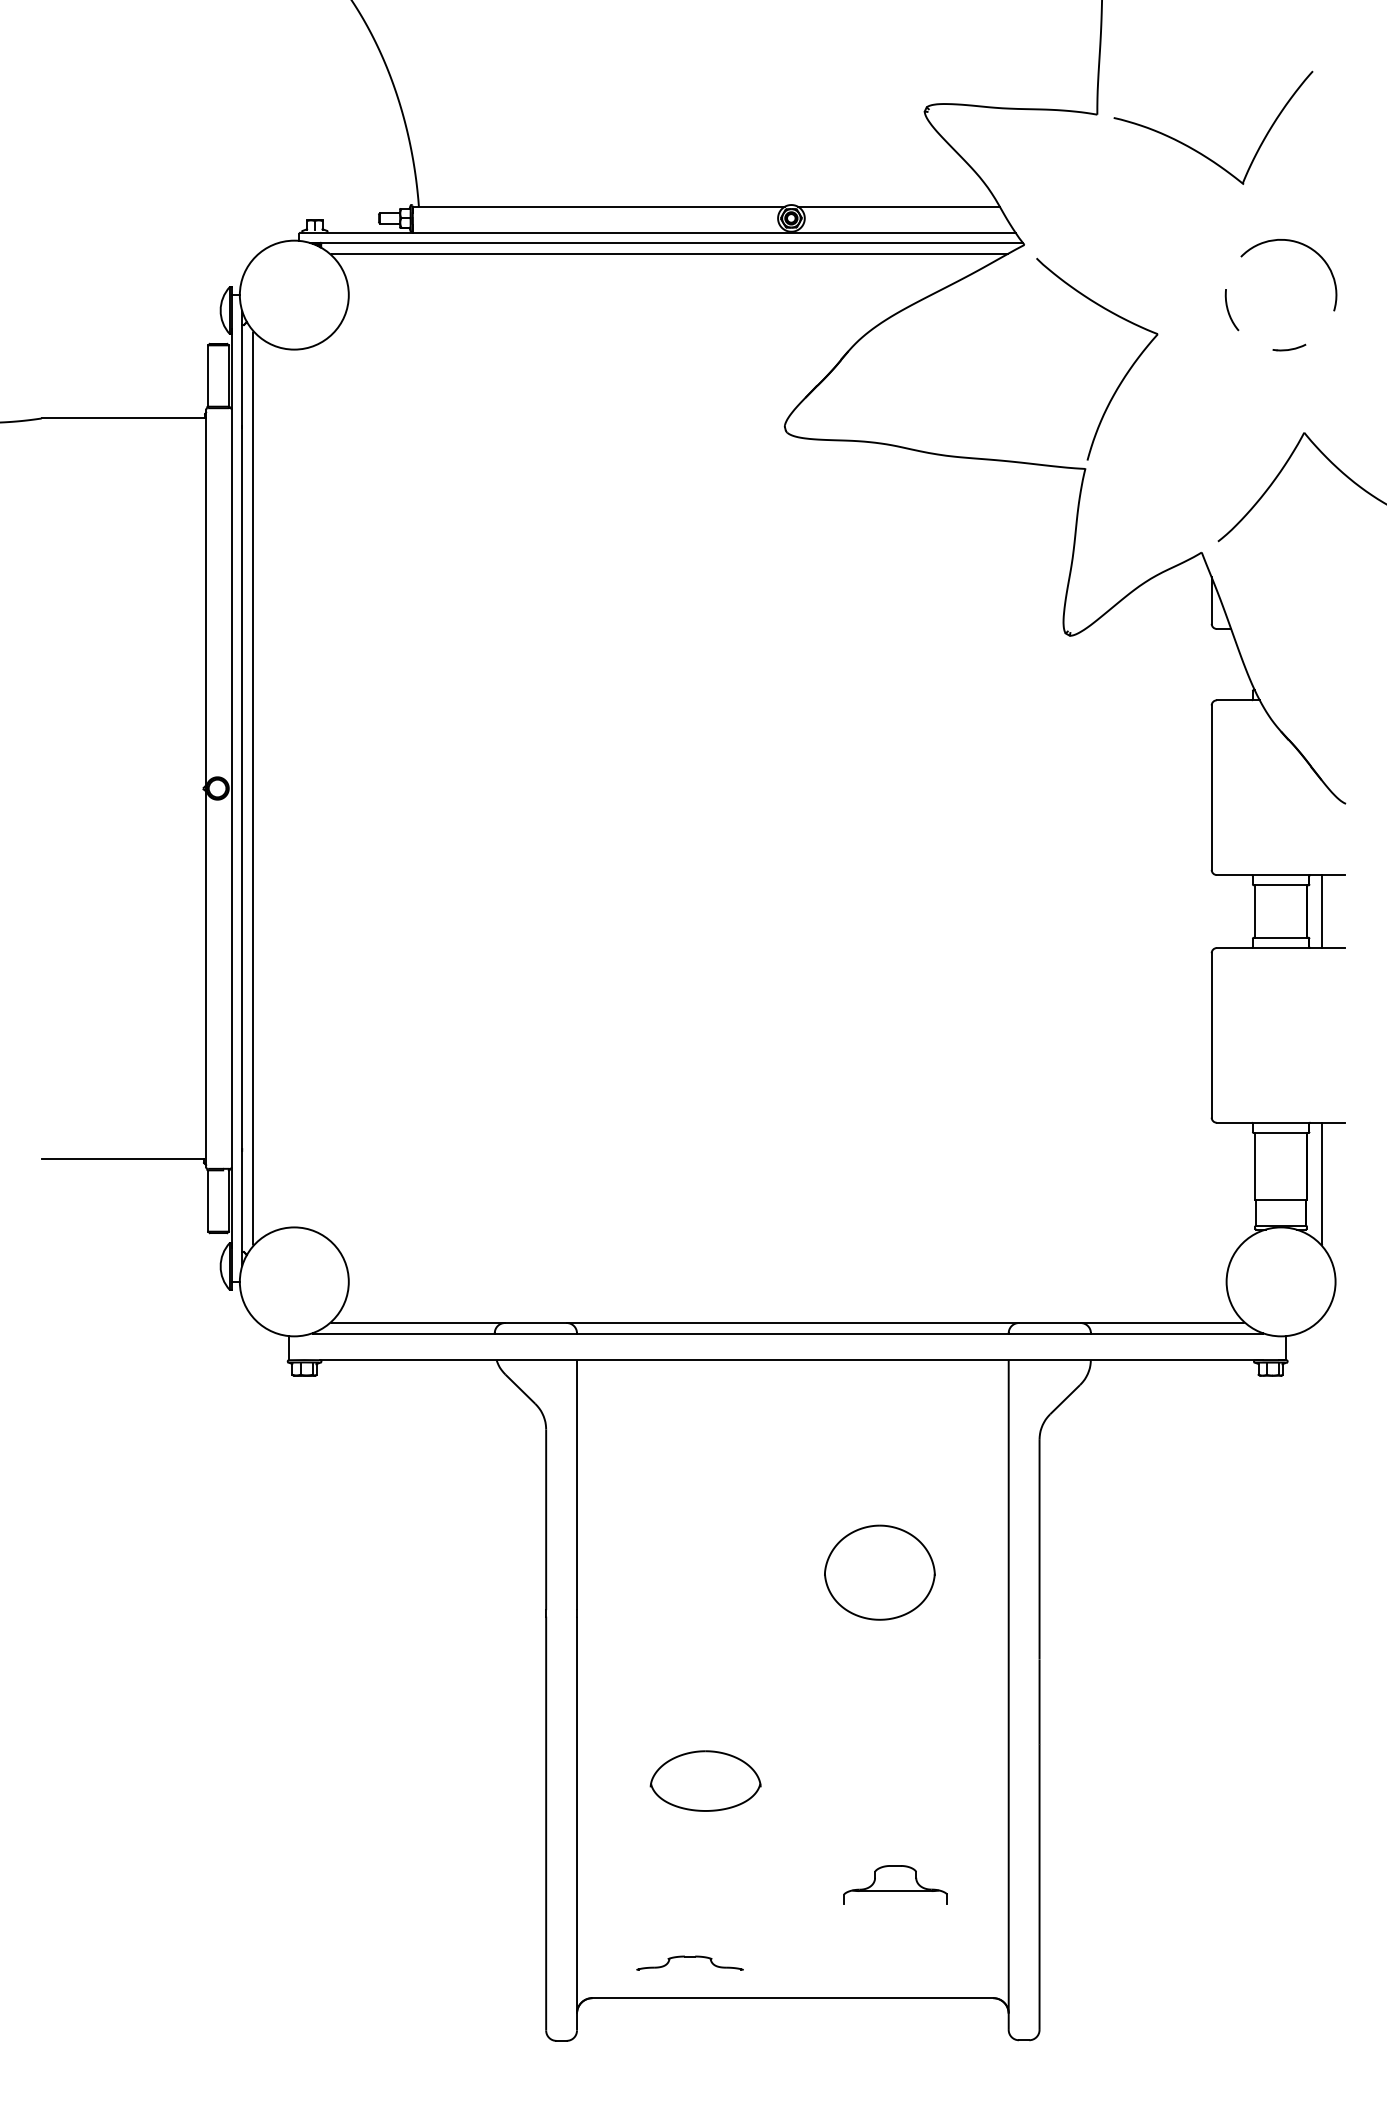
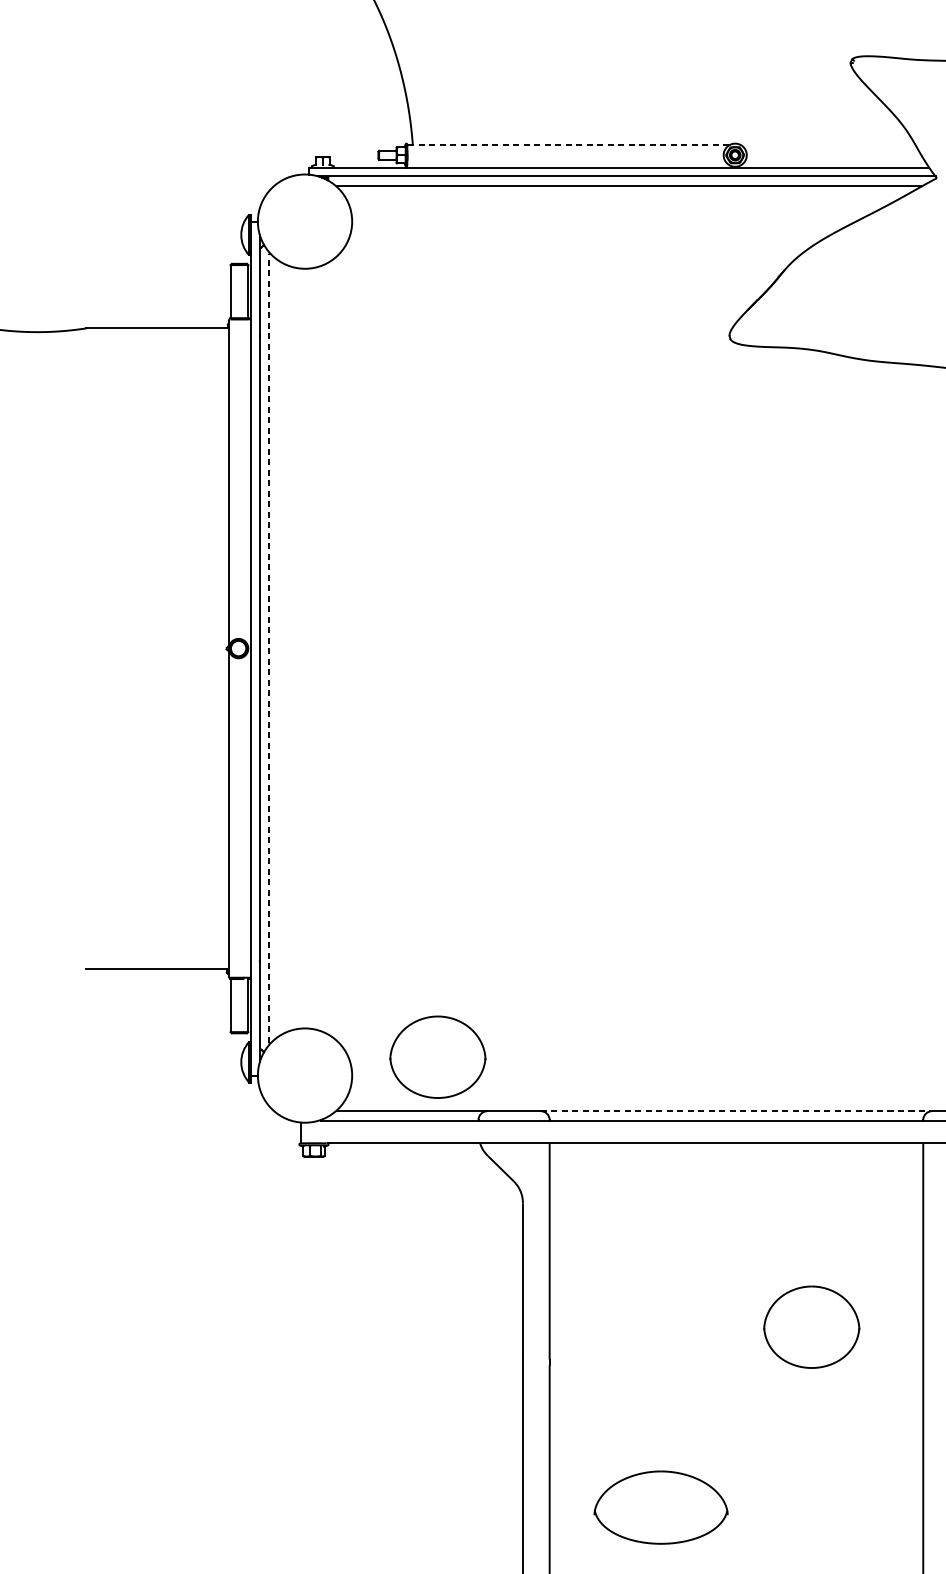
line: (598, 206) -> (568, 144), solid -> dashed
line: (898, 206) -> (827, 144), removed
line: (253, 788) -> (269, 648), solid -> dashed
part: (447, 1260) -> (437, 1057), added
line: (793, 1323) -> (737, 1111), solid -> dashed
part: (705, 1780) -> (660, 1507), size x1.4

